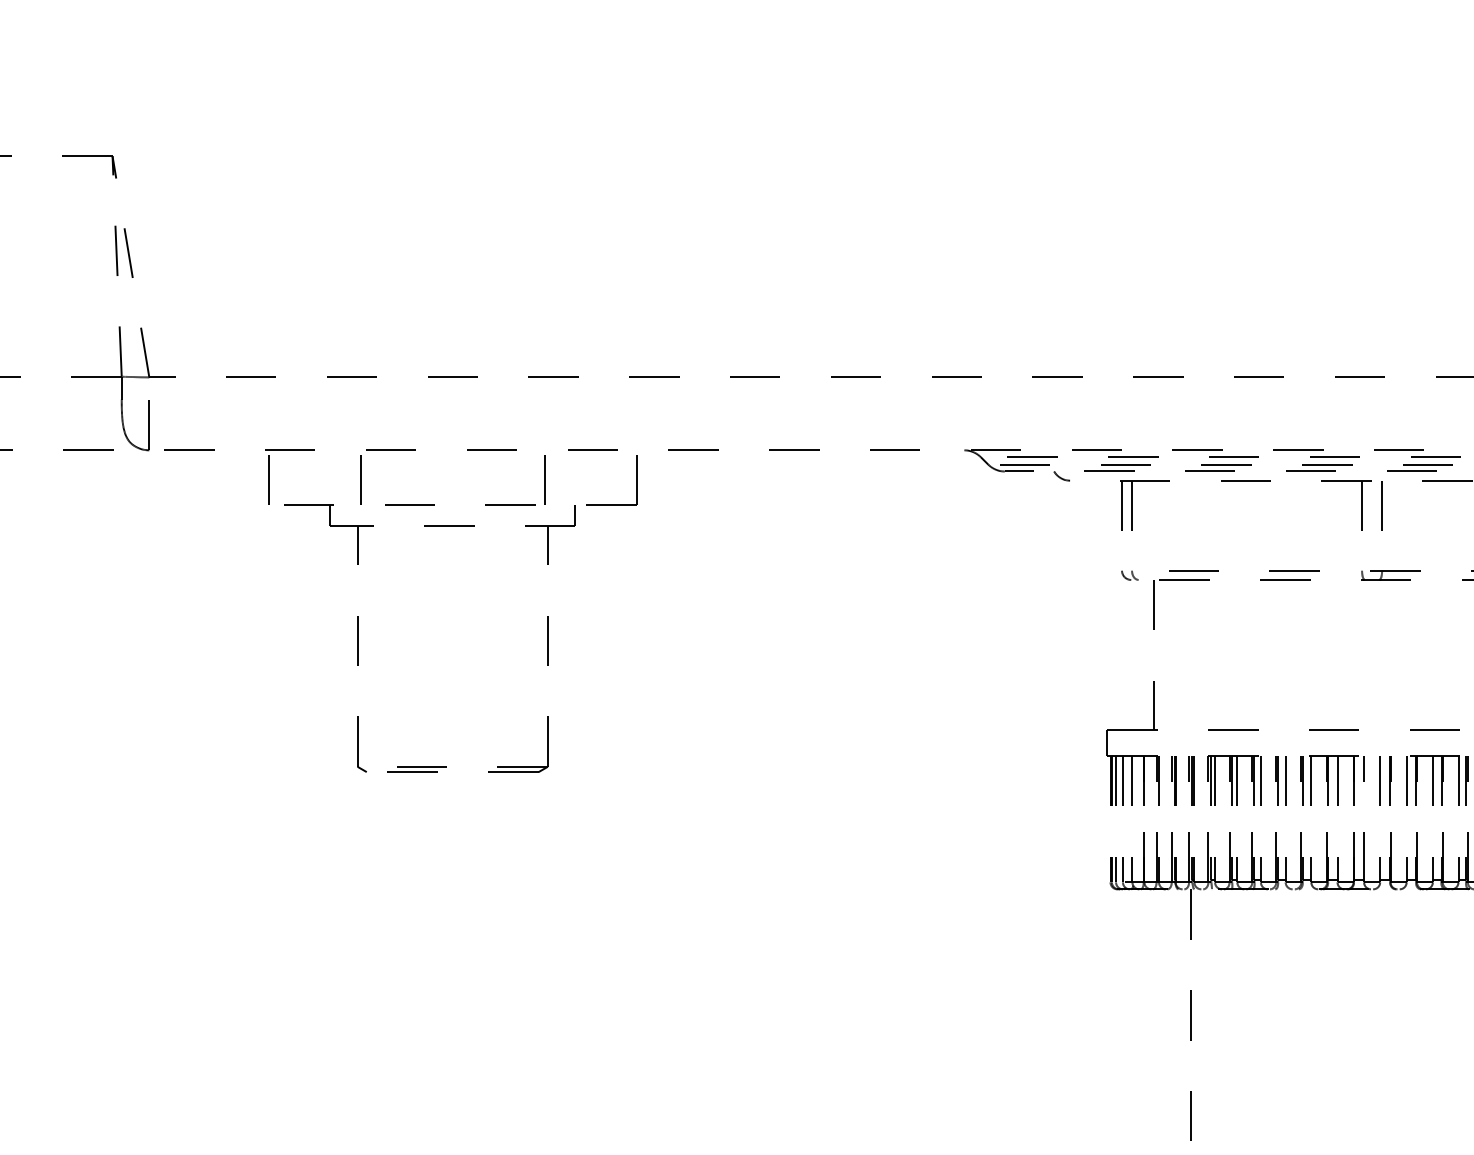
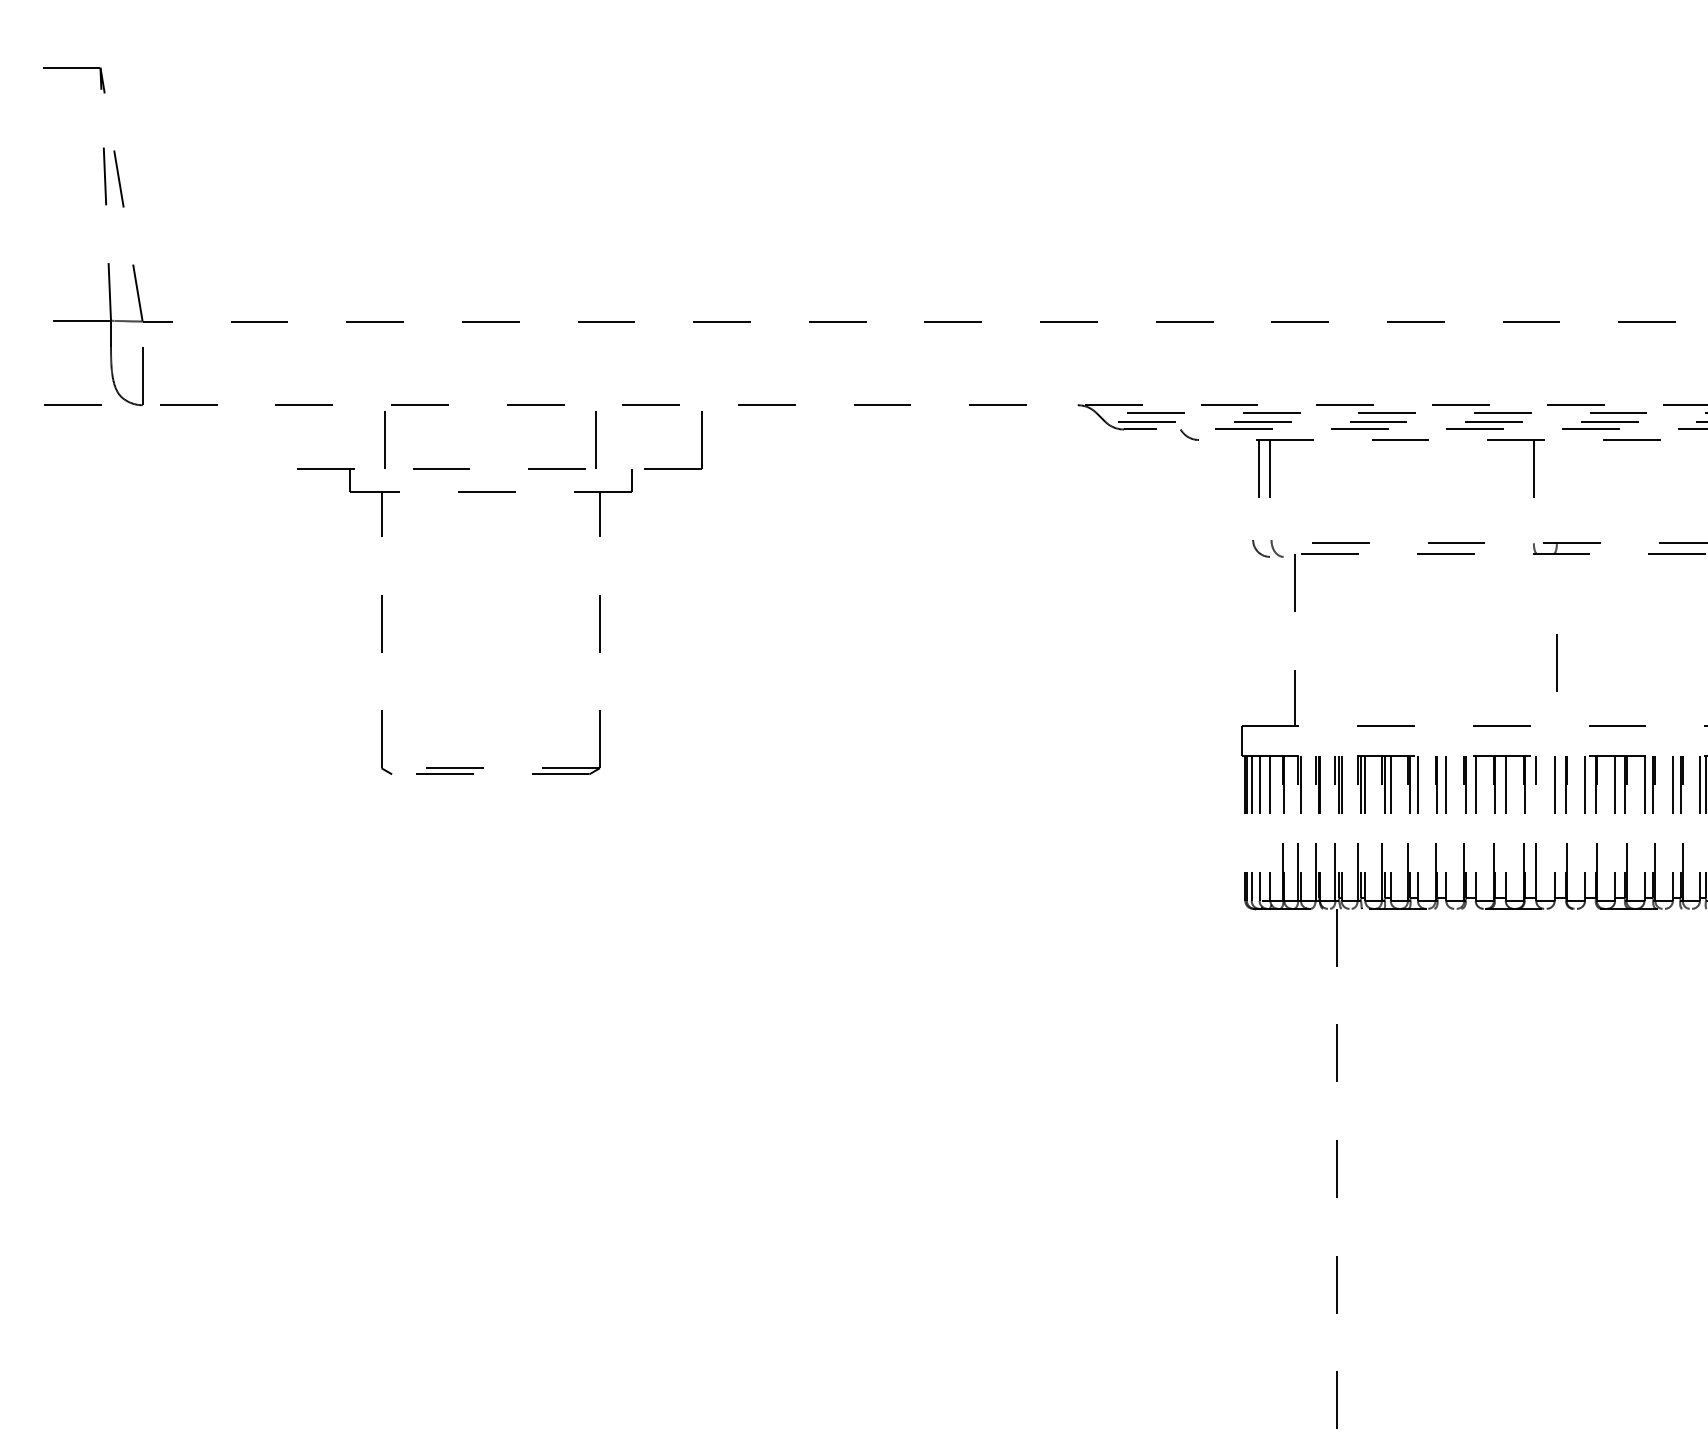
line: (268, 477) -> (279, 436), removed
line: (1381, 505) -> (1556, 662), moved
part: (1129, 575) -> (1267, 548), size x1.6

